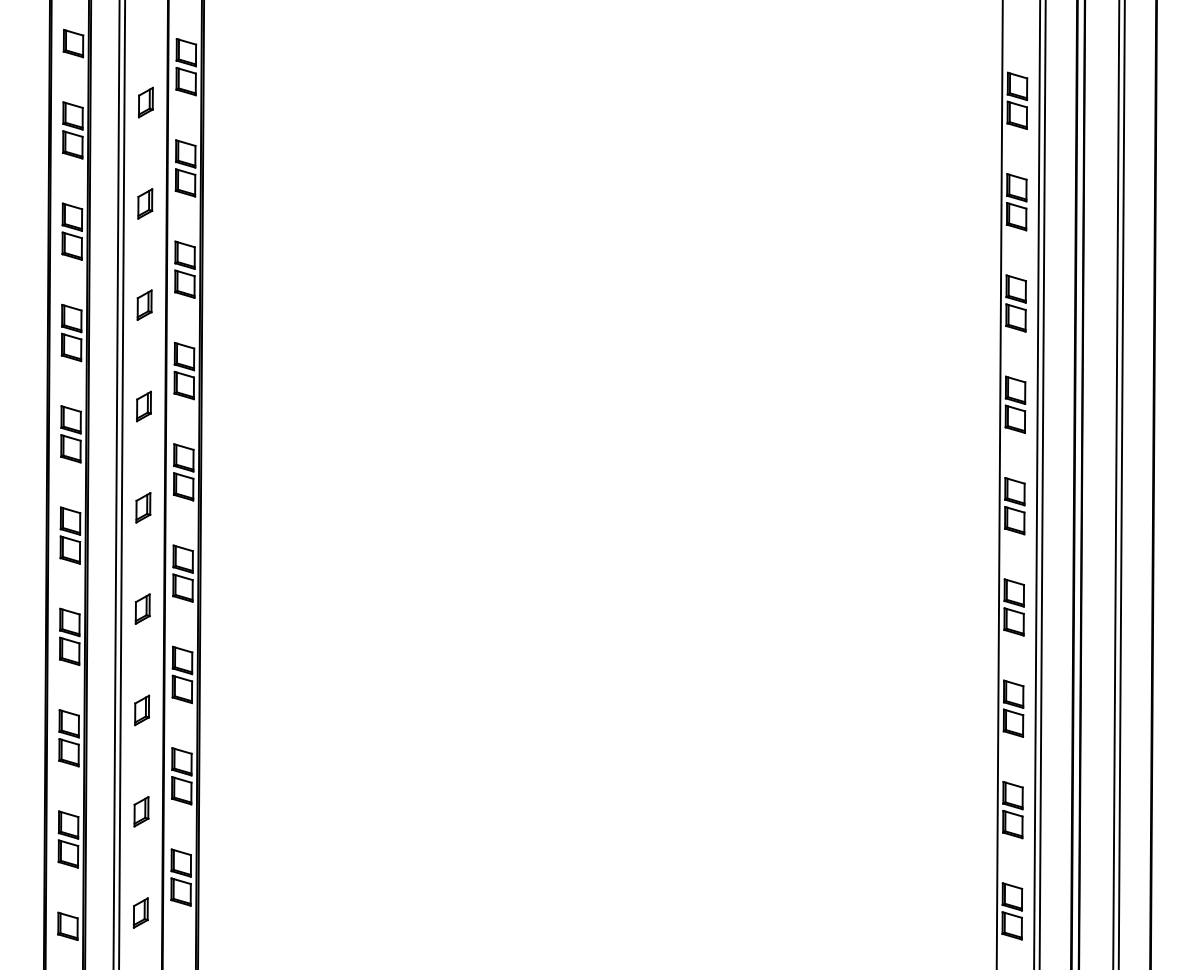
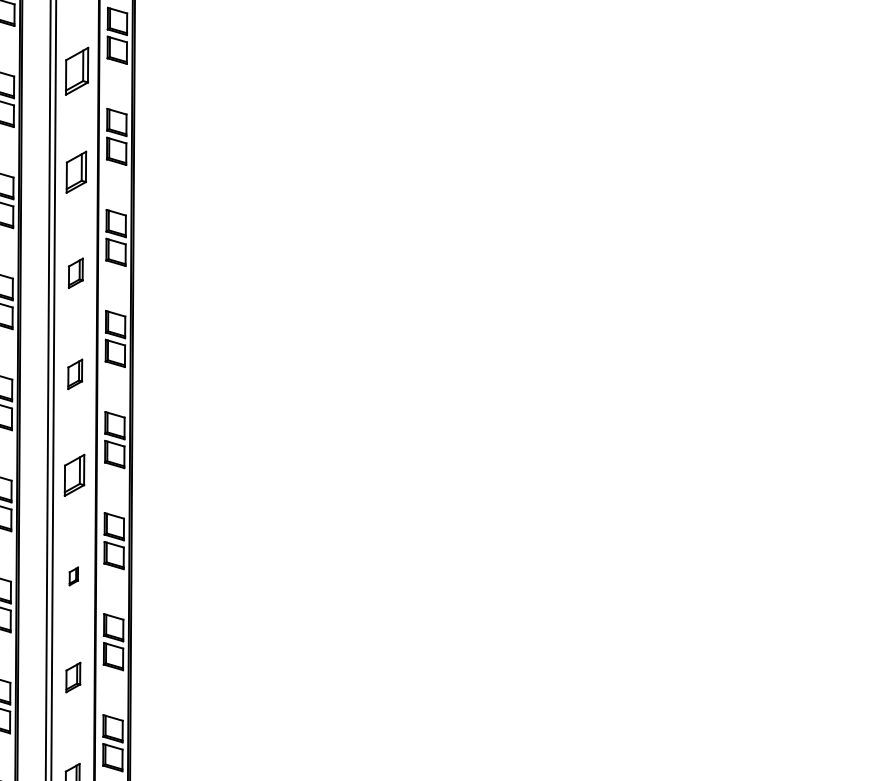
part: (145, 102) -> (76, 71), size x1.6
part: (145, 203) -> (76, 171), size x1.4
part: (143, 507) -> (74, 475), size x1.4
part: (142, 608) -> (73, 575), size x0.6

